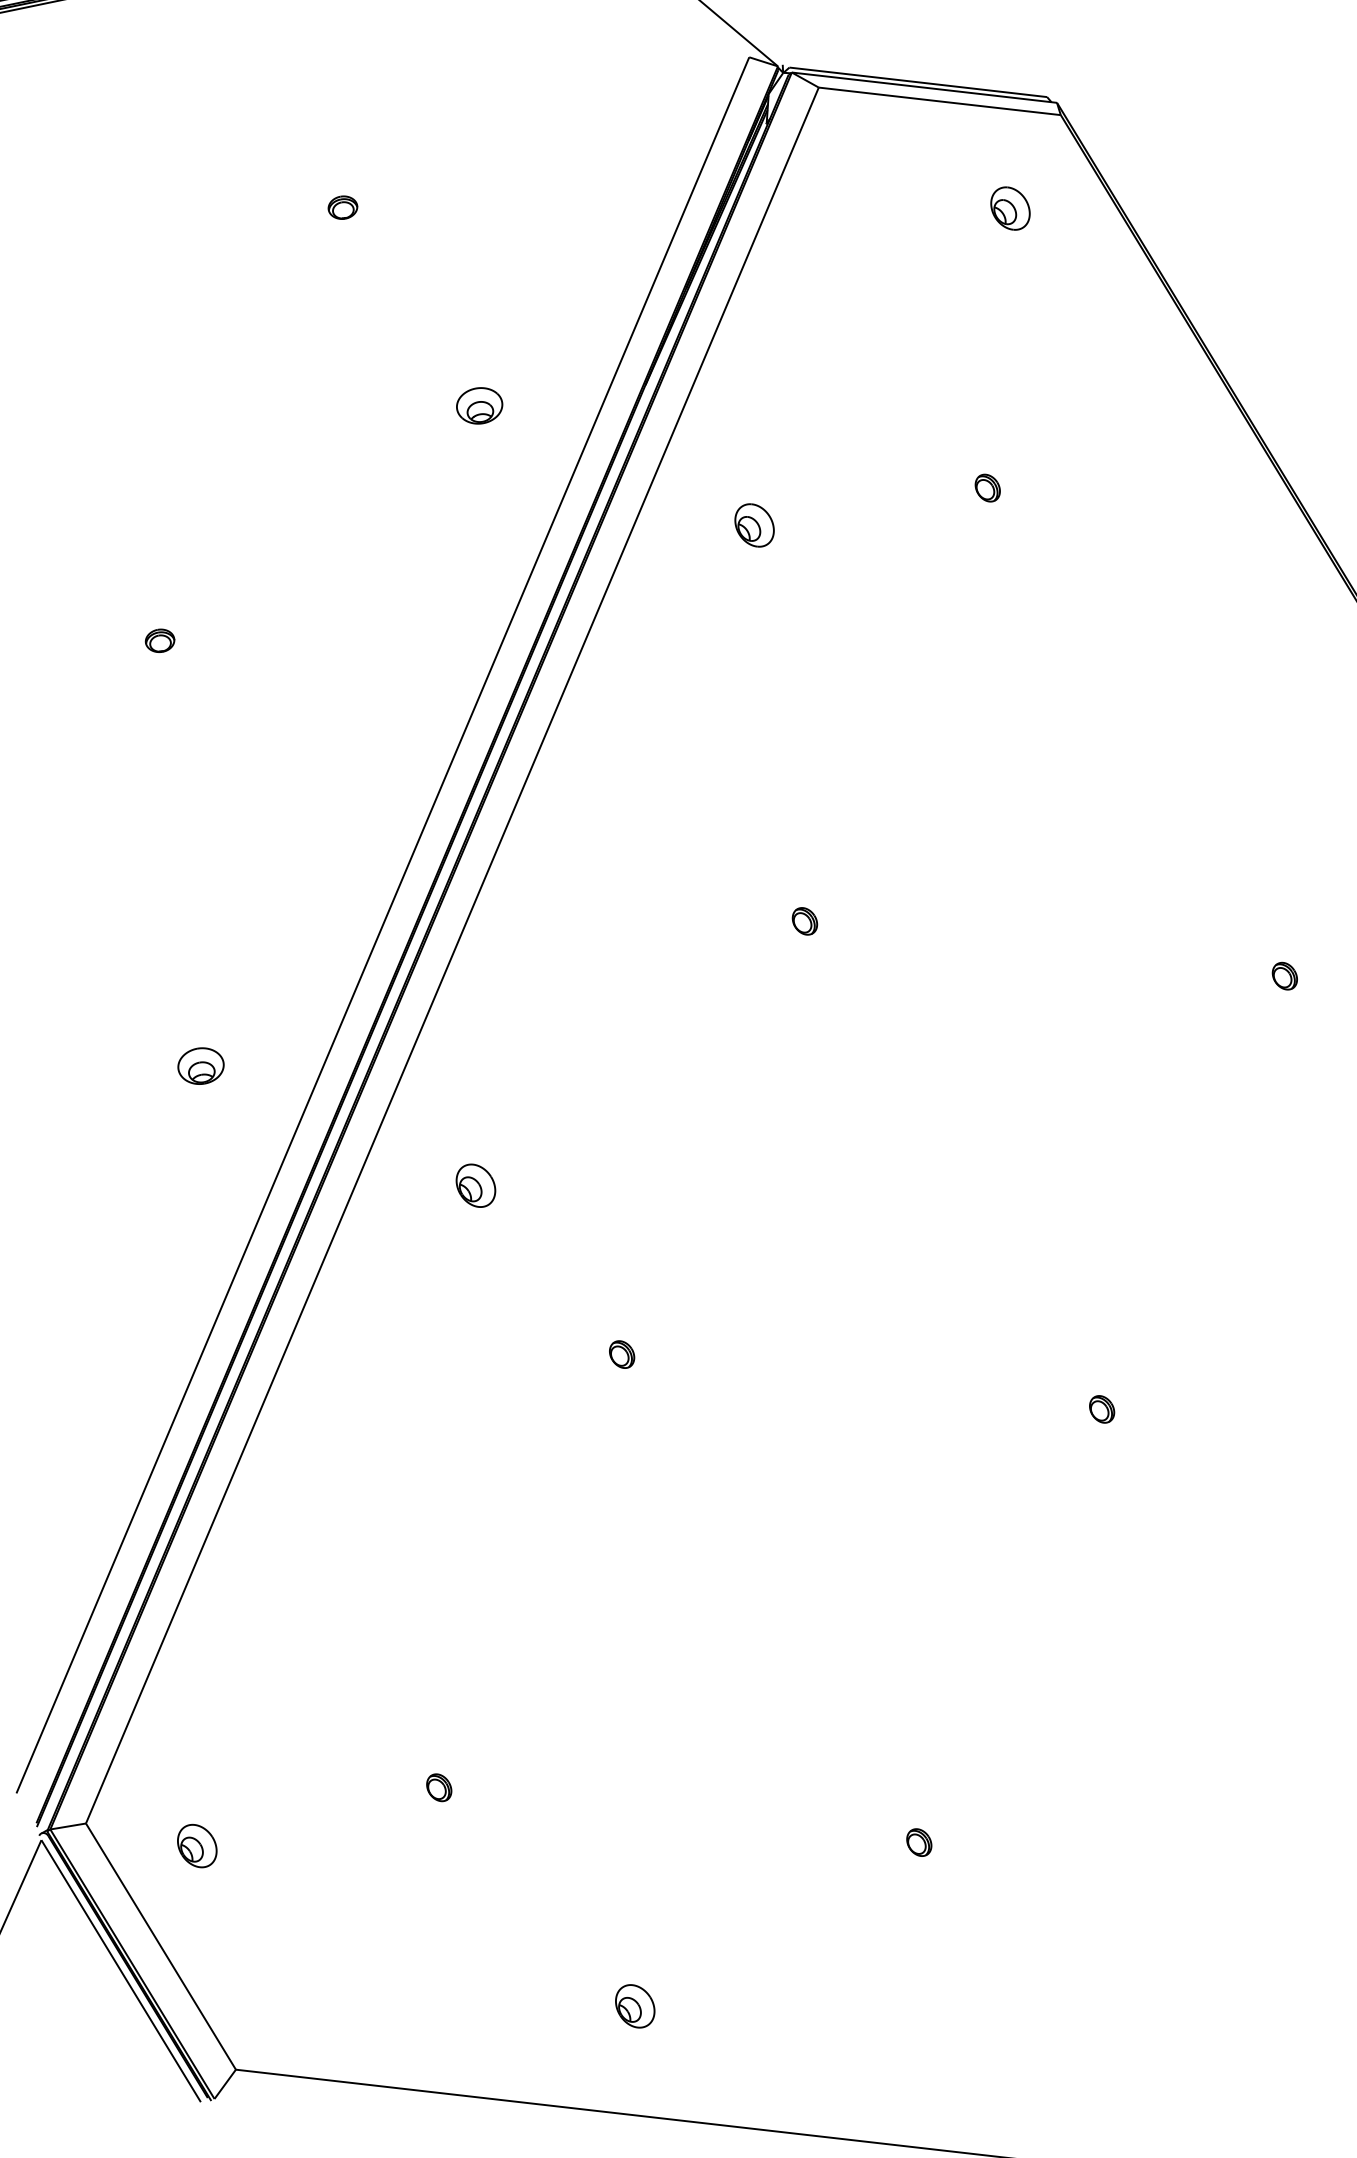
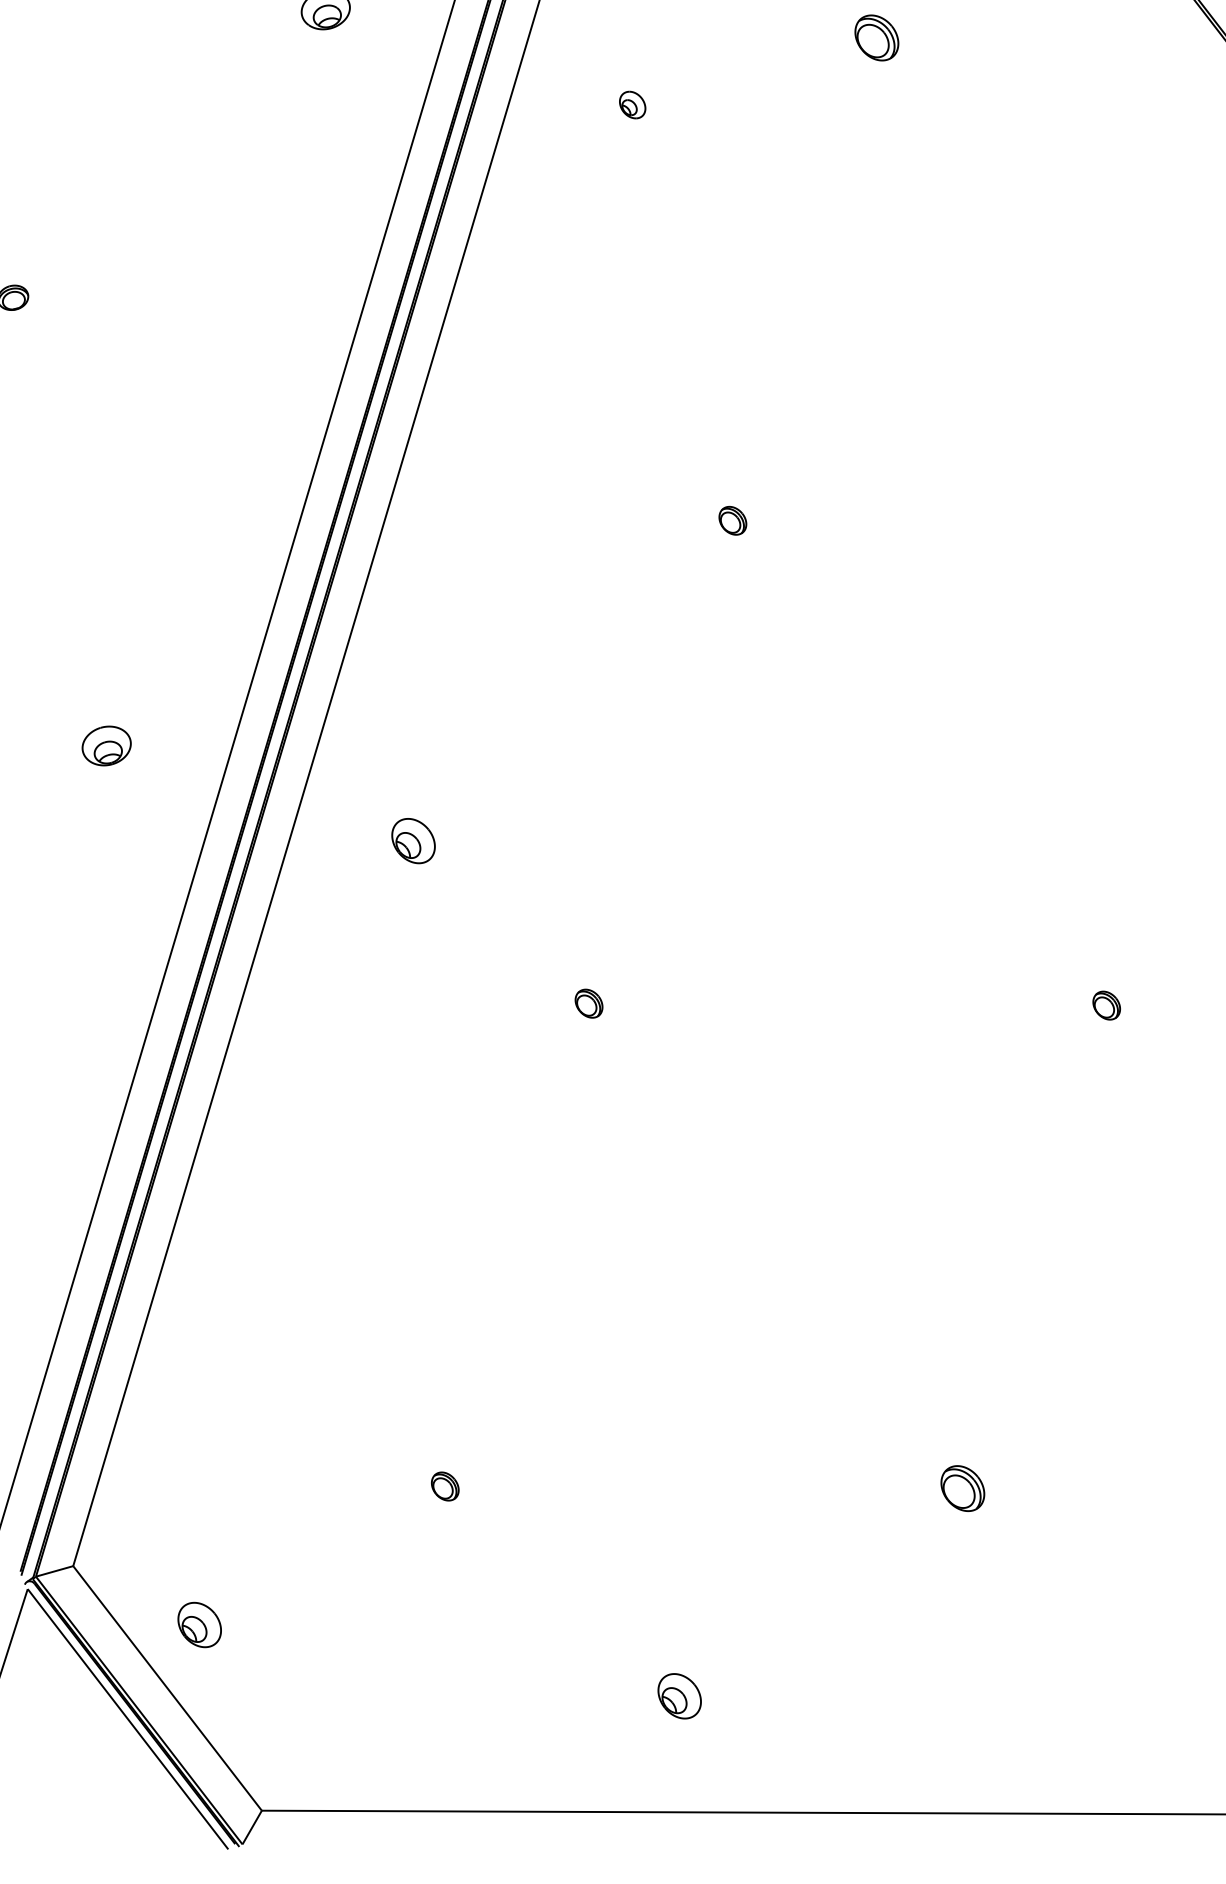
part: (987, 487) -> (876, 37), size x1.6
part: (754, 525) -> (632, 105), size x0.6
part: (919, 1842) -> (963, 1488), size x1.6
part: (197, 1845) -> (199, 1624), moved

